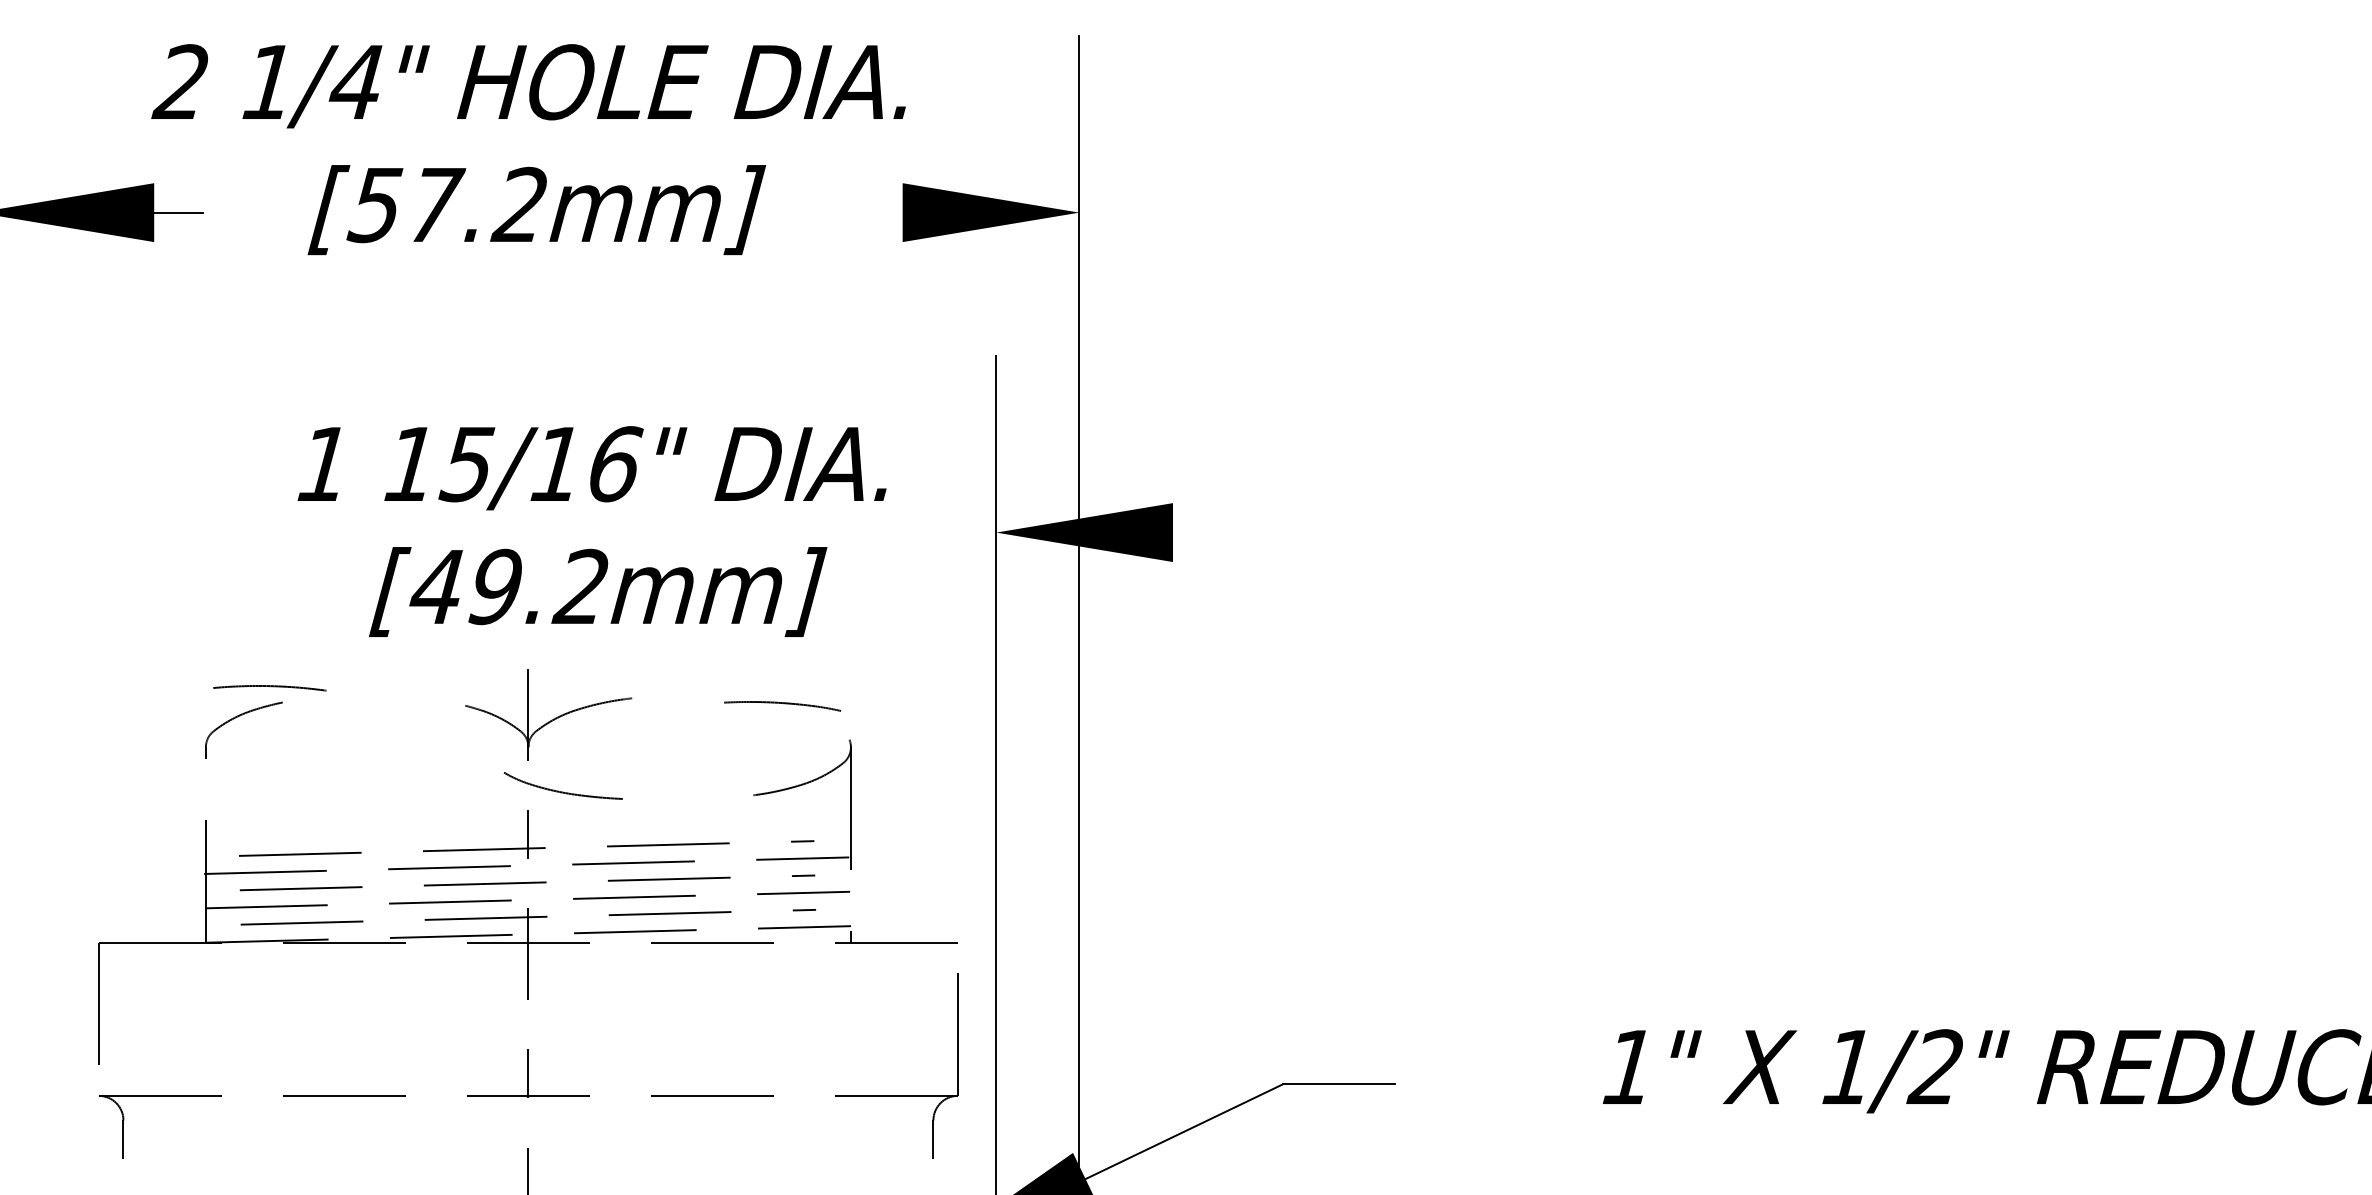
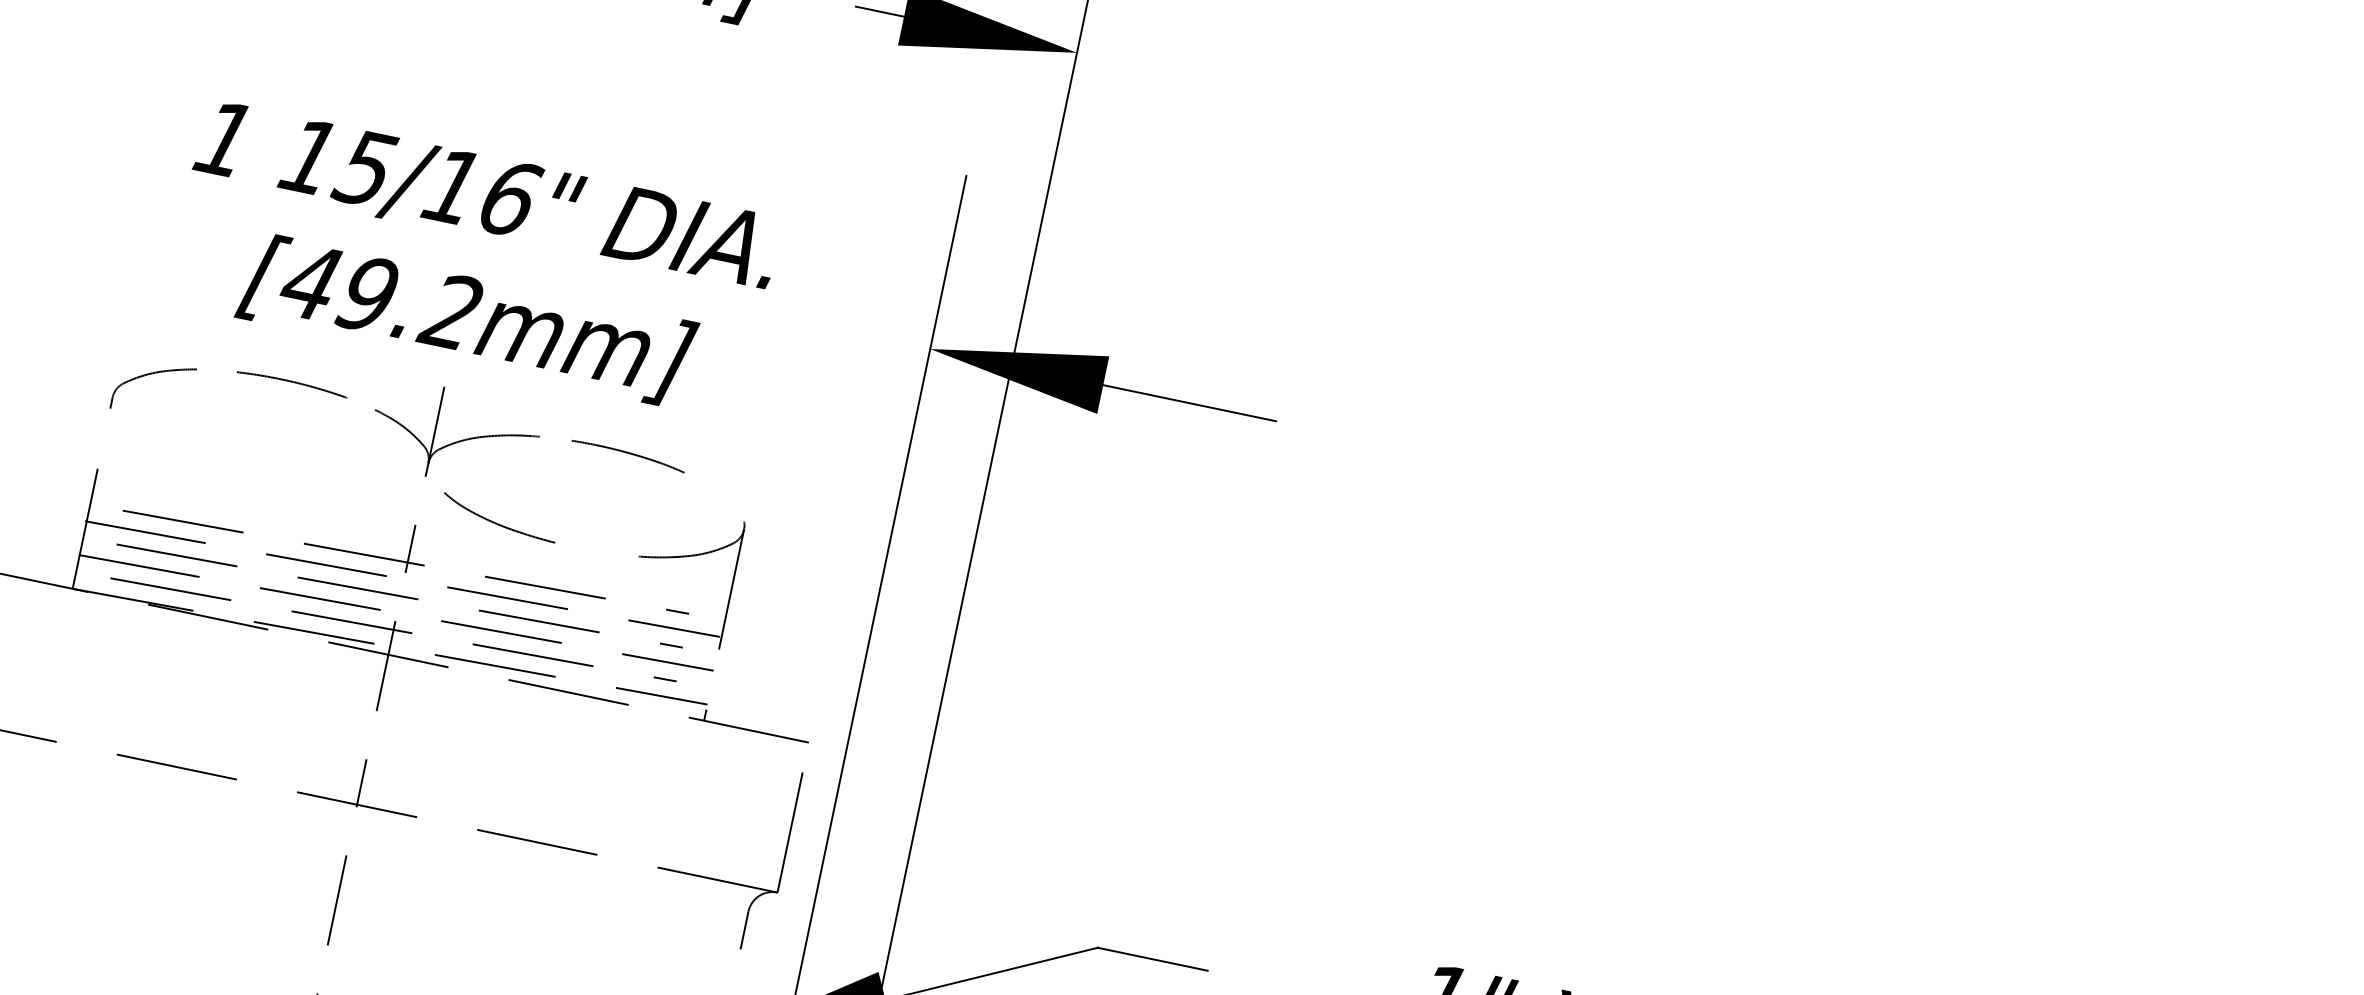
line: (877, 212) -> (879, 11), added
text: (591, 531) -> (473, 259), moved
line: (1261, 532) -> (1189, 403), added
curve: (269, 686) -> (292, 382), moved
curve: (784, 704) -> (630, 454), moved
curve: (562, 791) -> (497, 523), moved

